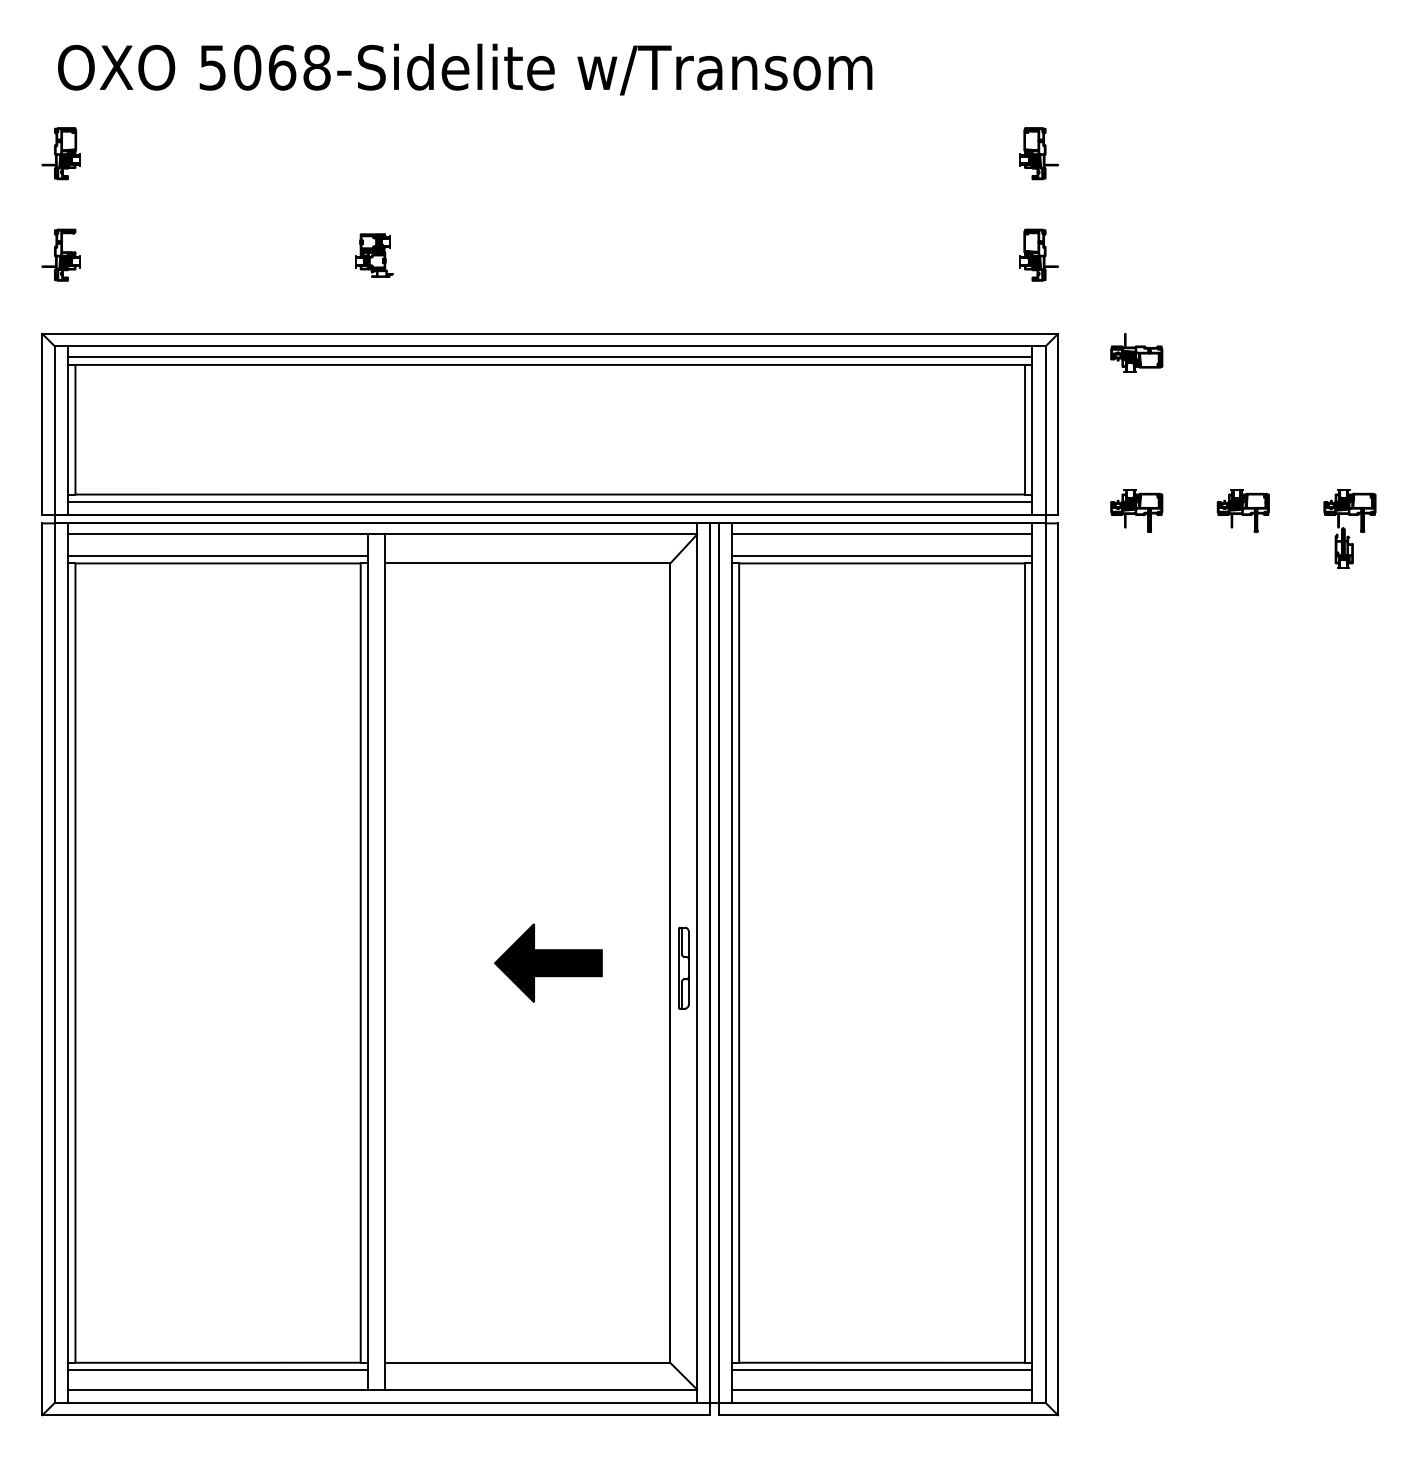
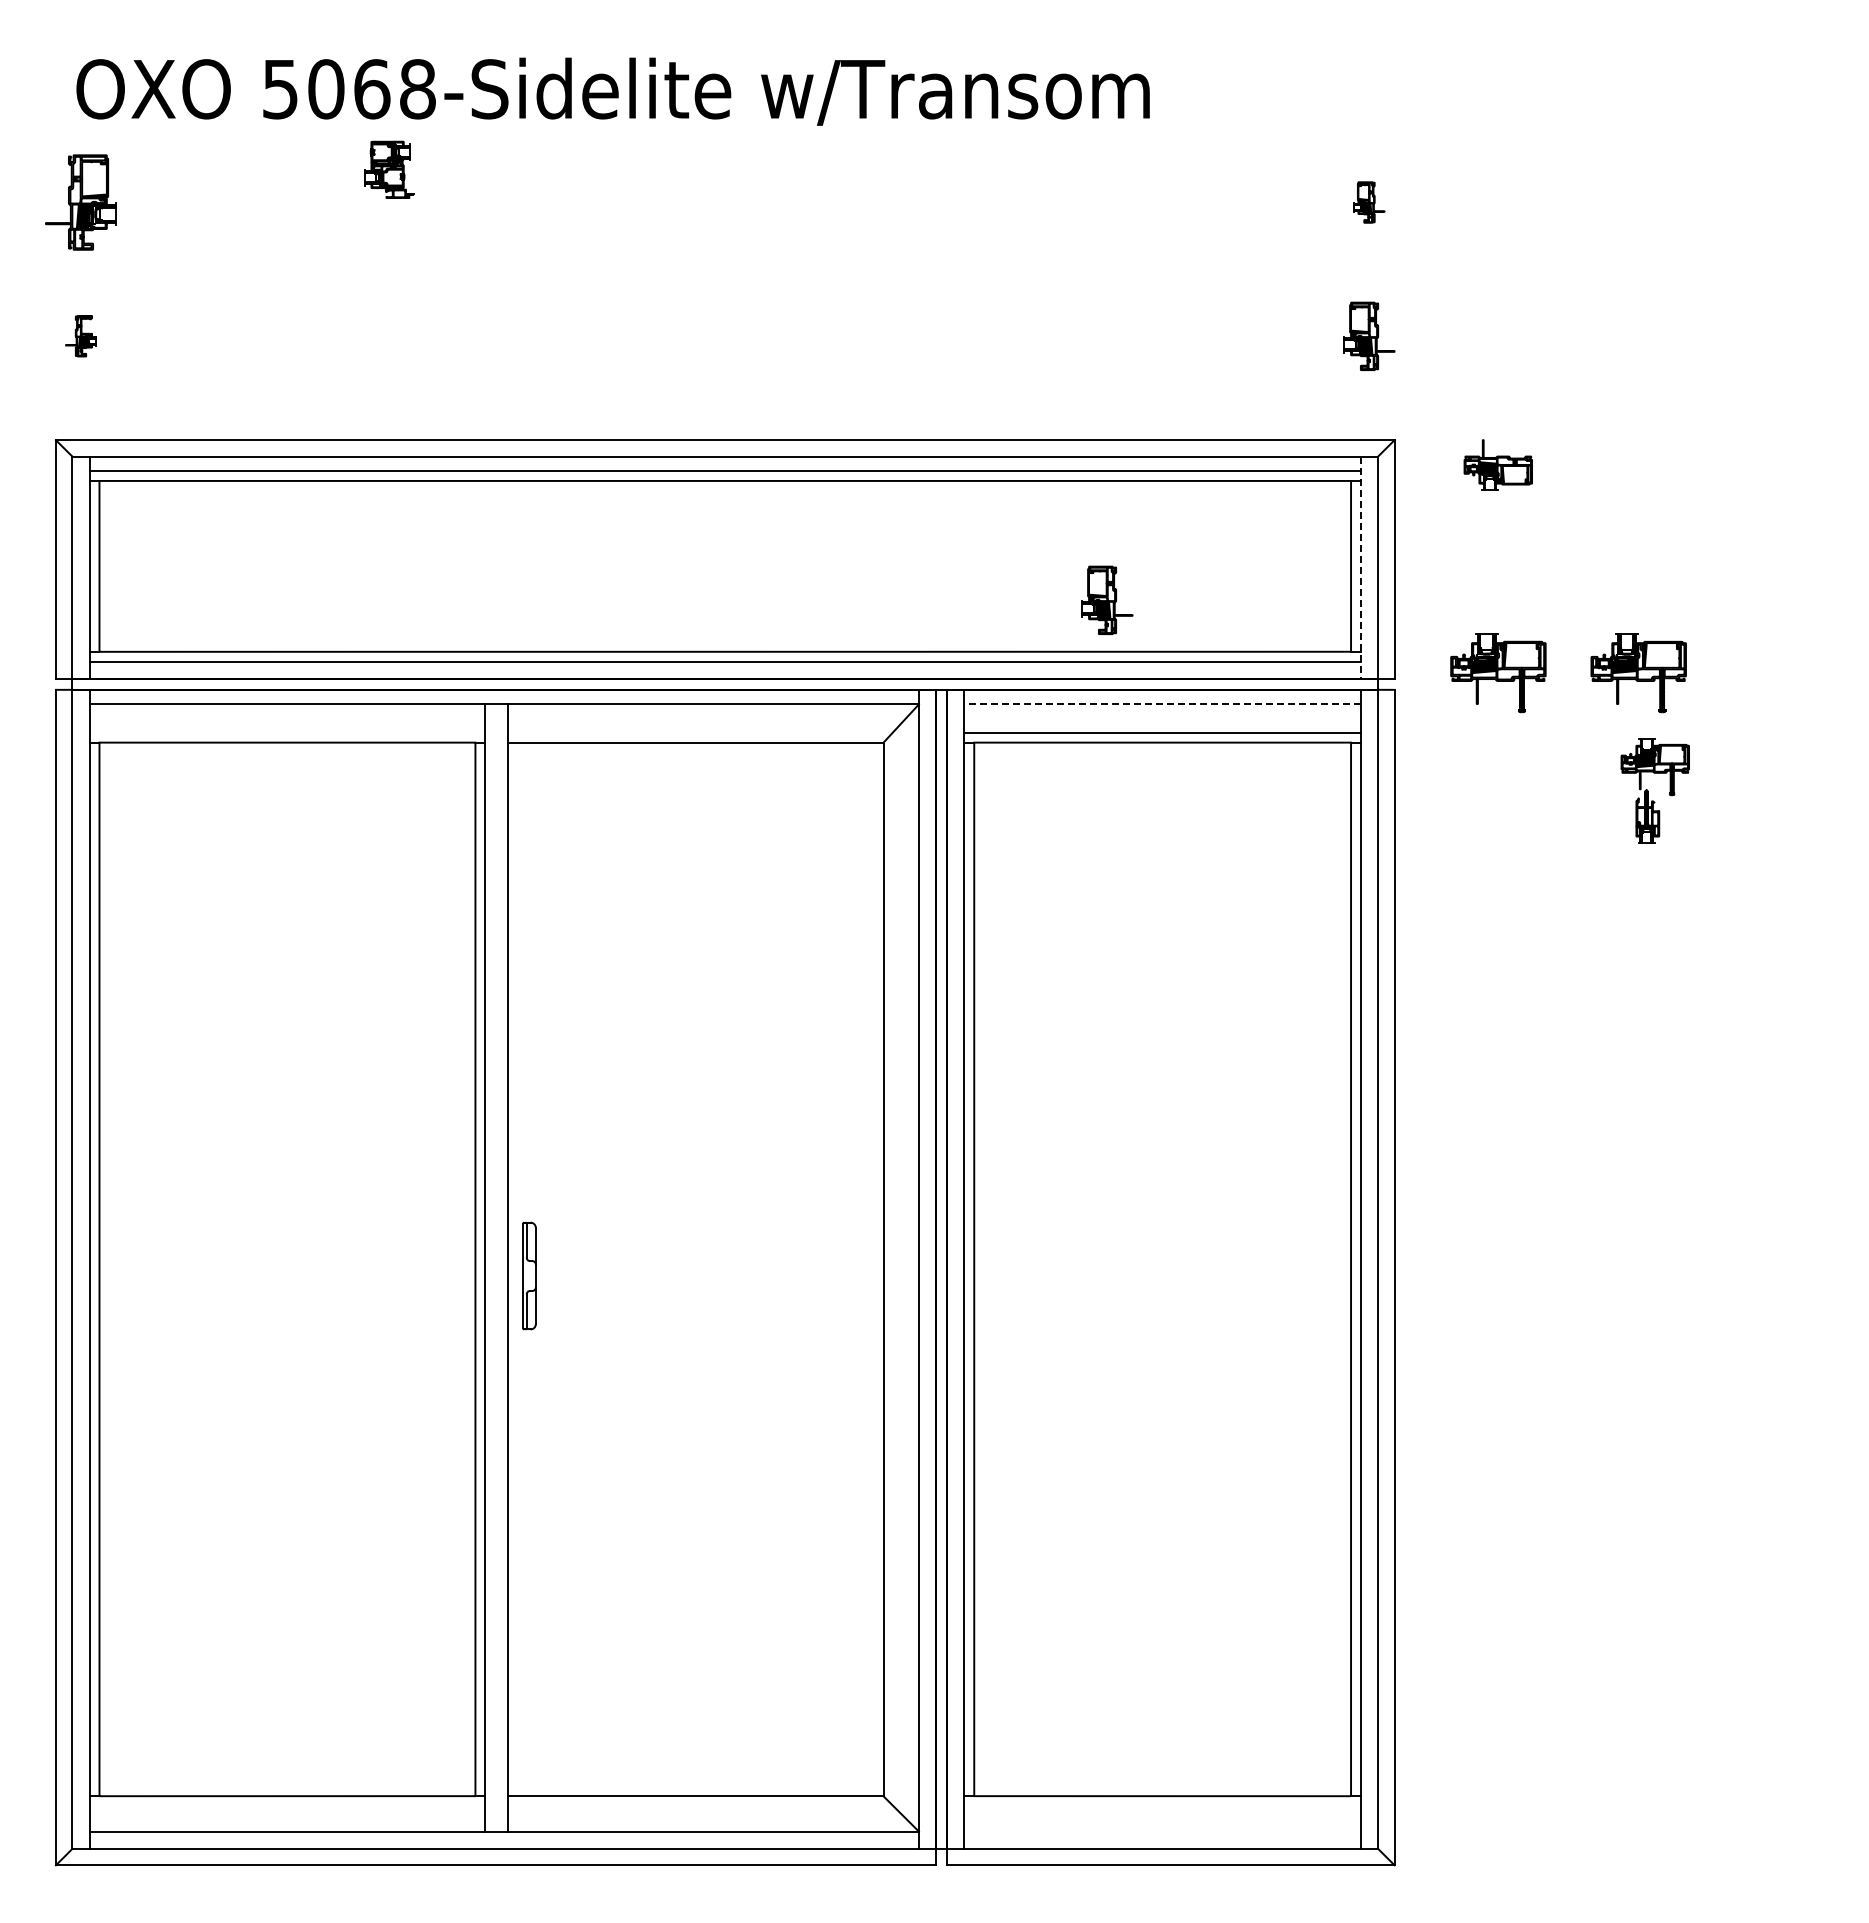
part: (61, 153) -> (80, 202), size x1.4
part: (1039, 153) -> (1369, 202), size x0.6
part: (61, 254) -> (80, 335), size x0.6
part: (374, 255) -> (389, 169), moved
line: (1032, 431) -> (1360, 568), solid -> dashed
part: (840, 454) -> (1107, 599), added
part: (1136, 510) -> (1497, 673), size x1.4
part: (1243, 510) -> (1638, 673), size x1.4
part: (1349, 528) -> (1654, 790), moved
line: (881, 534) -> (1162, 704), solid -> dashed
line: (218, 555) -> (287, 732), removed
part: (548, 963) -> (722, 1269), removed
part: (683, 967) -> (529, 1275), moved
line: (218, 1369) -> (287, 1805), removed
line: (881, 1369) -> (1162, 1805), removed
line: (881, 1389) -> (1162, 1831), removed

